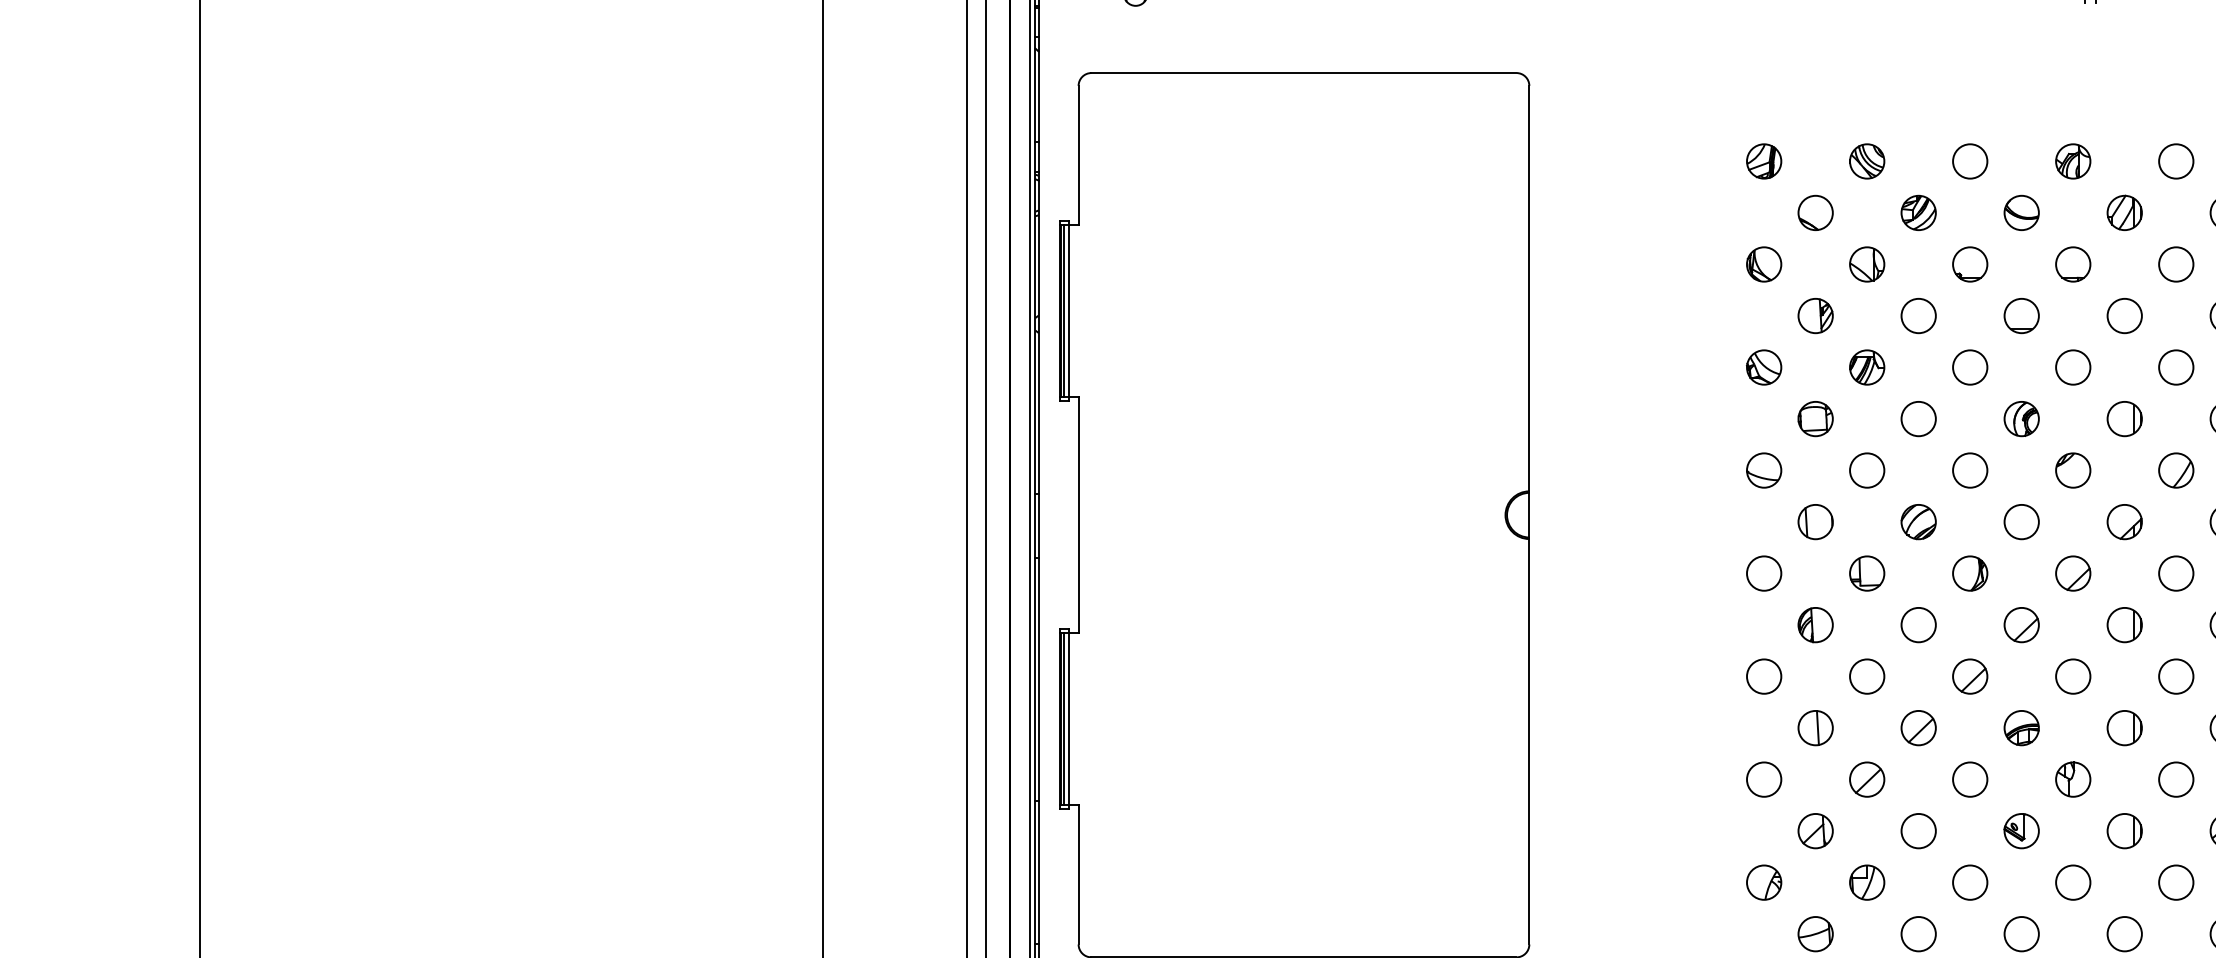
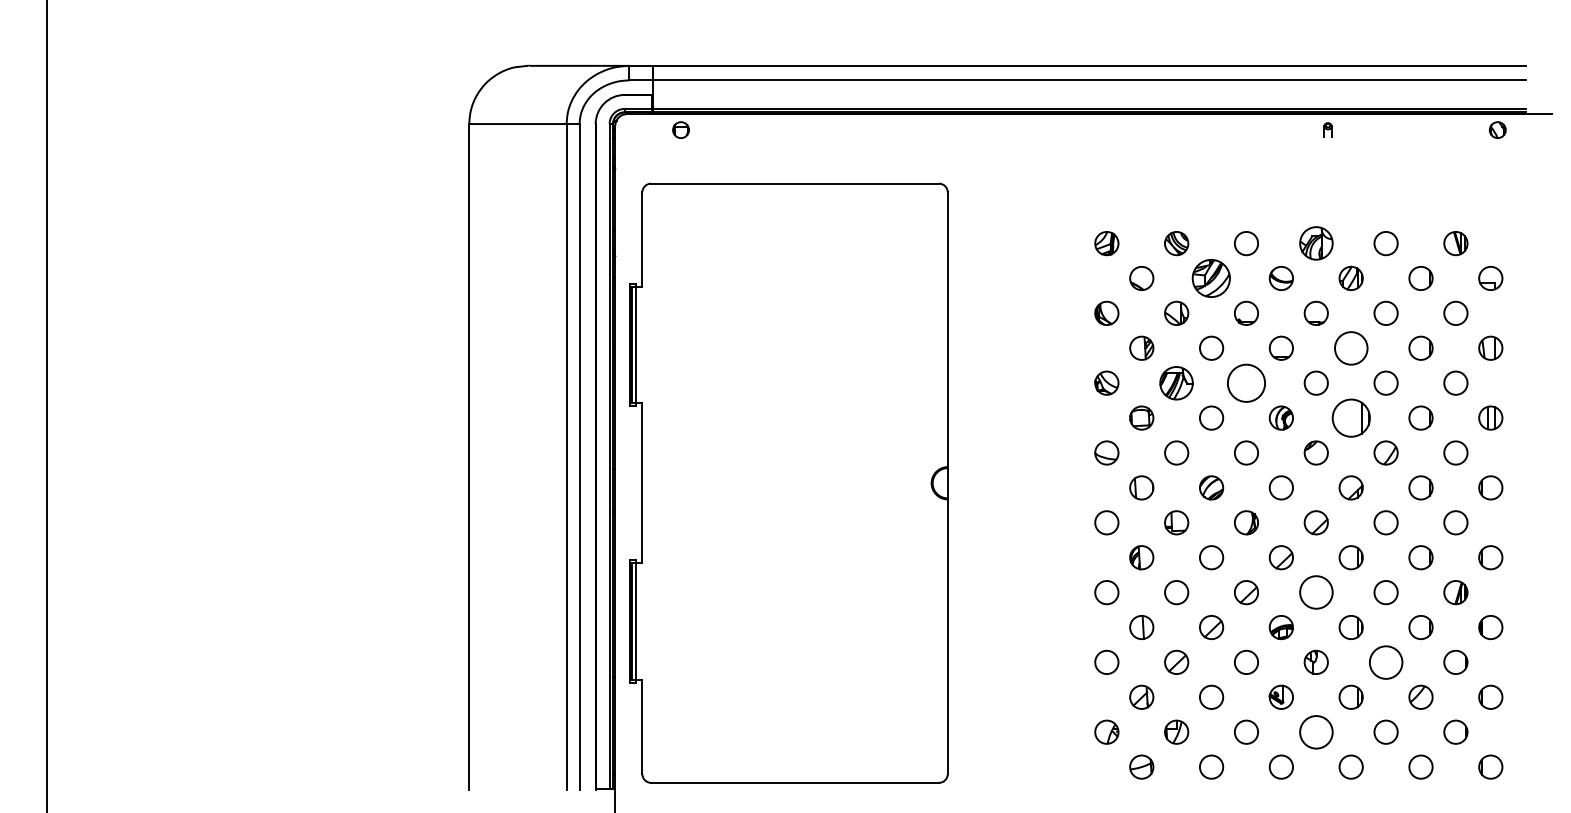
part: (2072, 161) -> (1315, 243), size x1.4
part: (1918, 212) -> (1211, 278), size x1.6
circle: (2123, 314) -> (1350, 347), size x1.4
part: (1866, 366) -> (1176, 382), size x1.4
circle: (1970, 366) -> (1246, 382), size x1.6
part: (2123, 418) -> (1350, 417), size x1.6
circle: (2072, 676) -> (1315, 592), size x1.4
circle: (2175, 778) -> (1385, 661), size x1.4
circle: (2072, 881) -> (1315, 731), size x1.4

